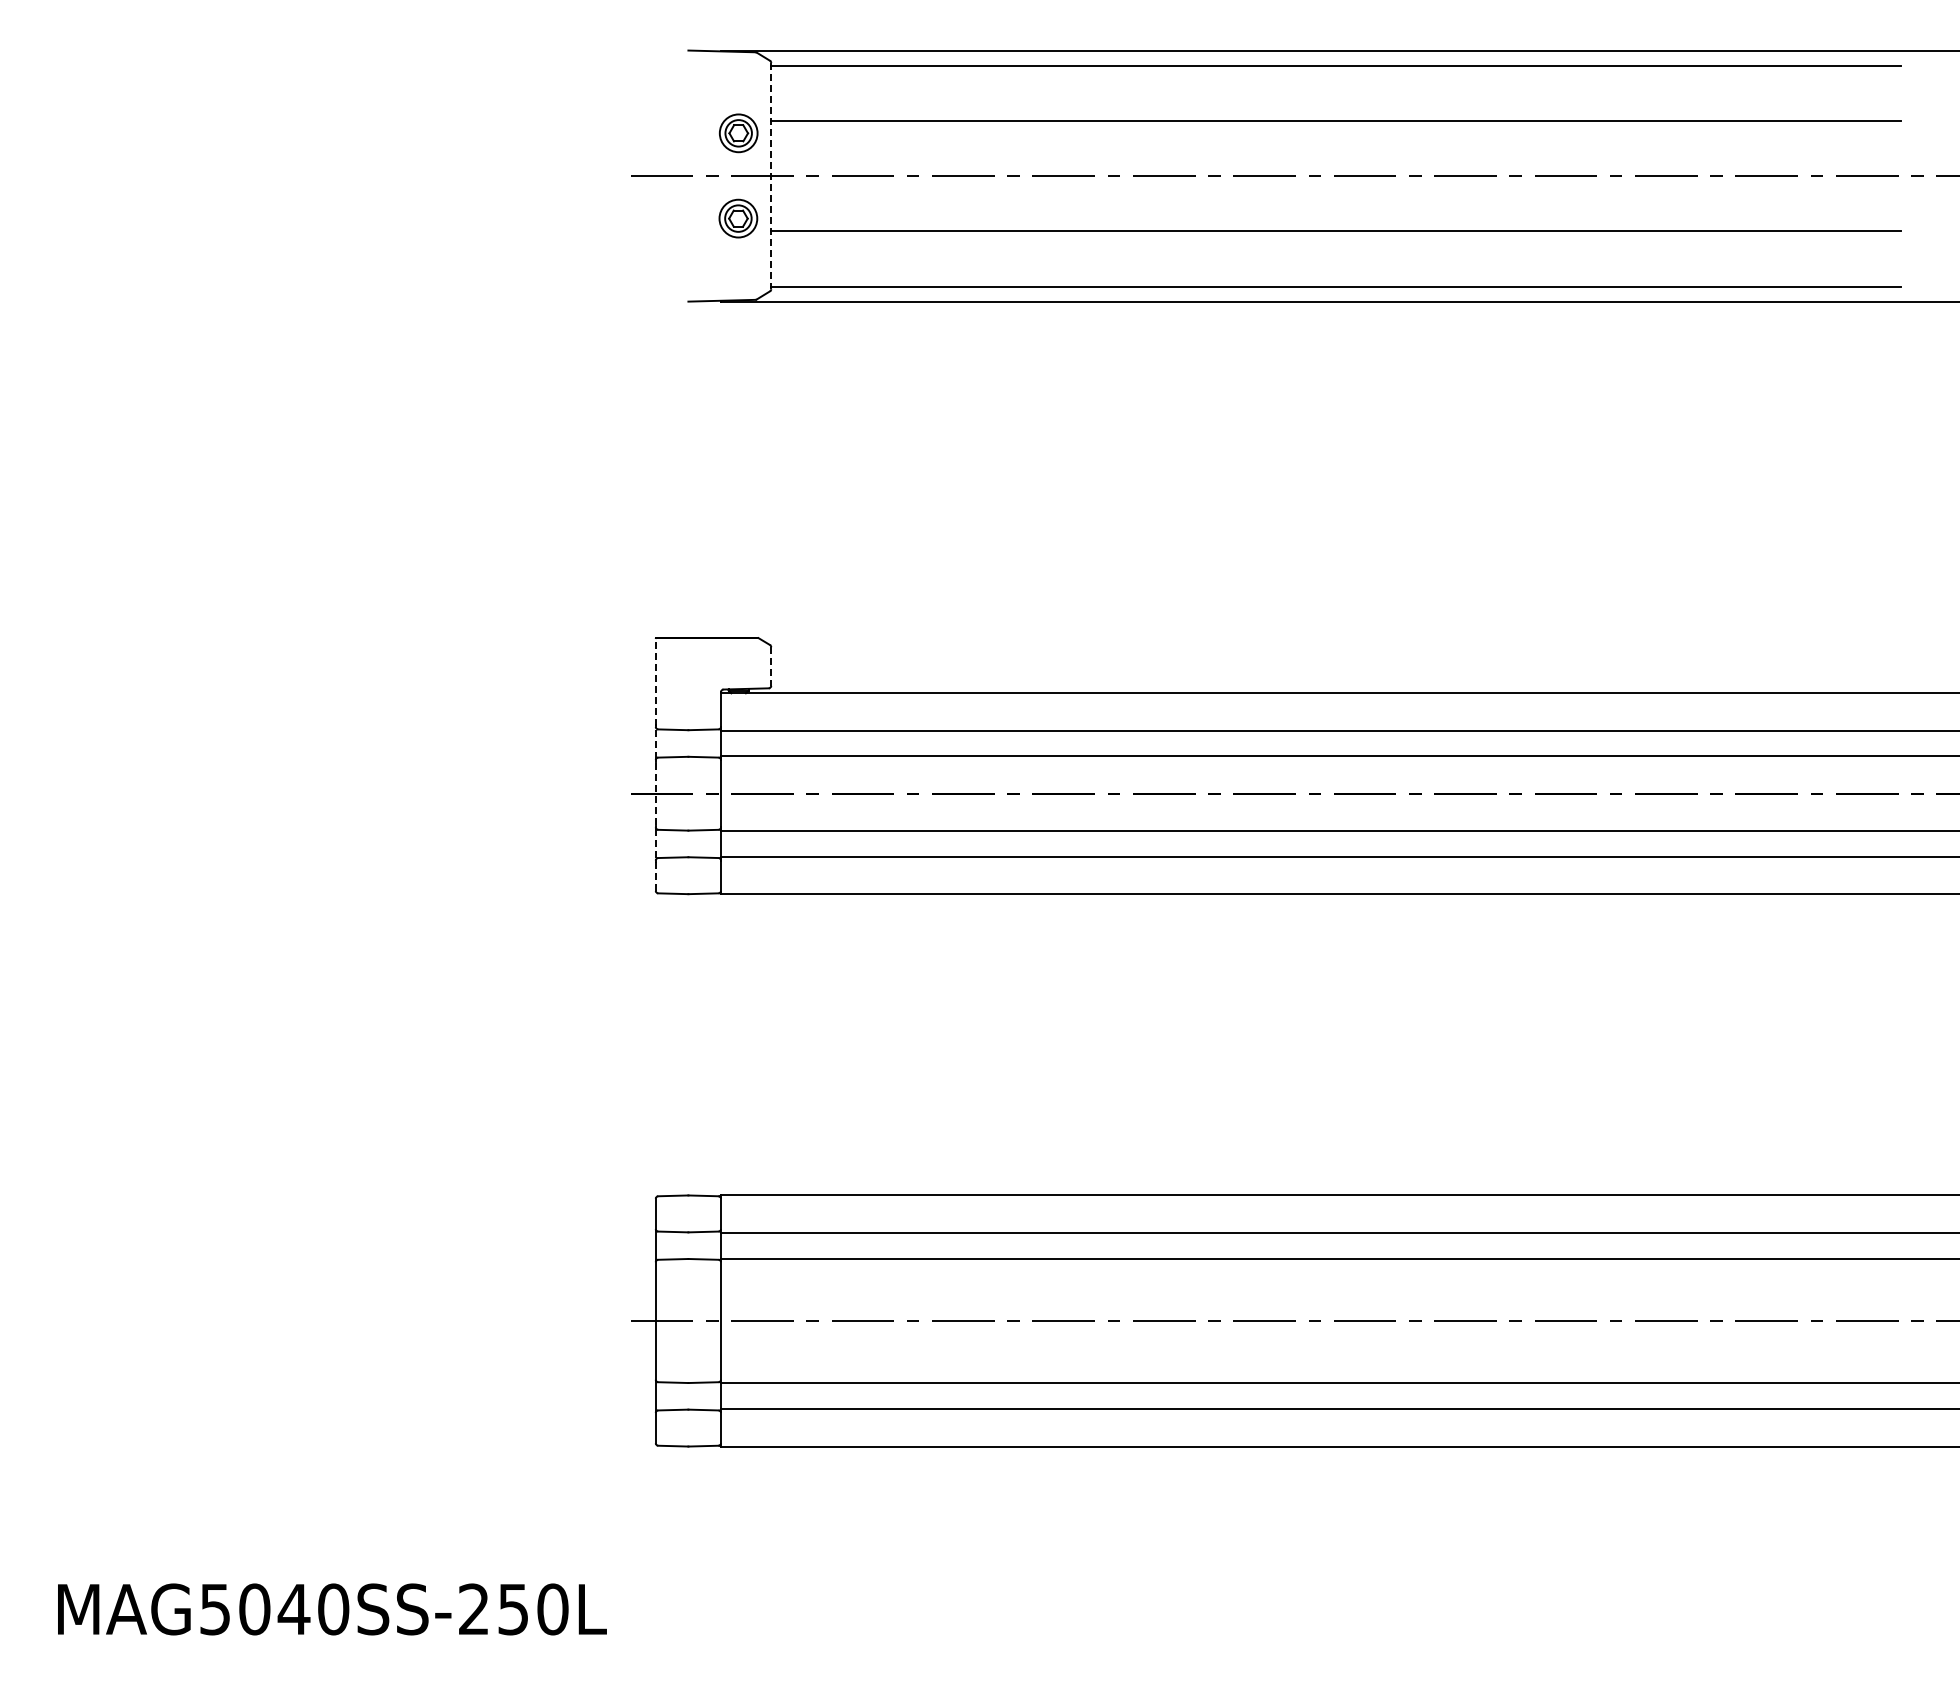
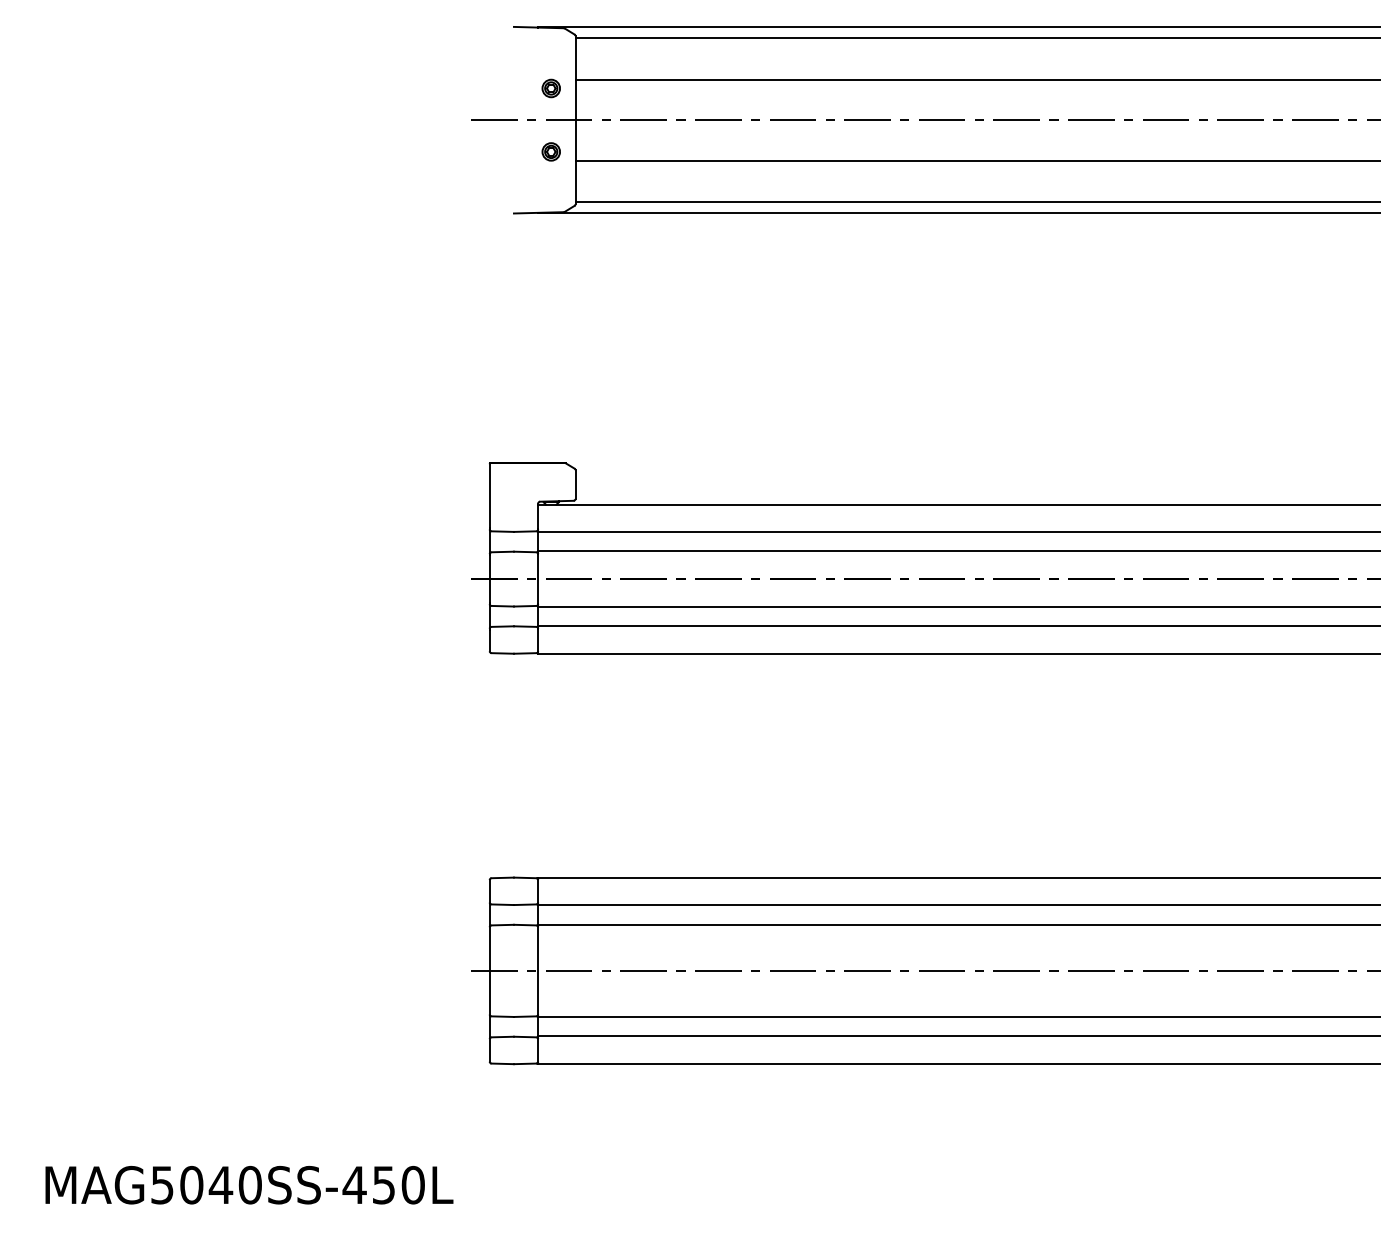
part: (738, 133) -> (551, 88), size x0.62
line: (771, 176) -> (575, 120), dashed -> solid
part: (738, 218) -> (551, 151), size x0.62
line: (771, 667) -> (575, 485), dashed -> solid
line: (655, 764) -> (489, 557), dashed -> solid
text: (473, 1608) -> (354, 1184), MAG5040SS-250L -> MAG5040SS-450L

